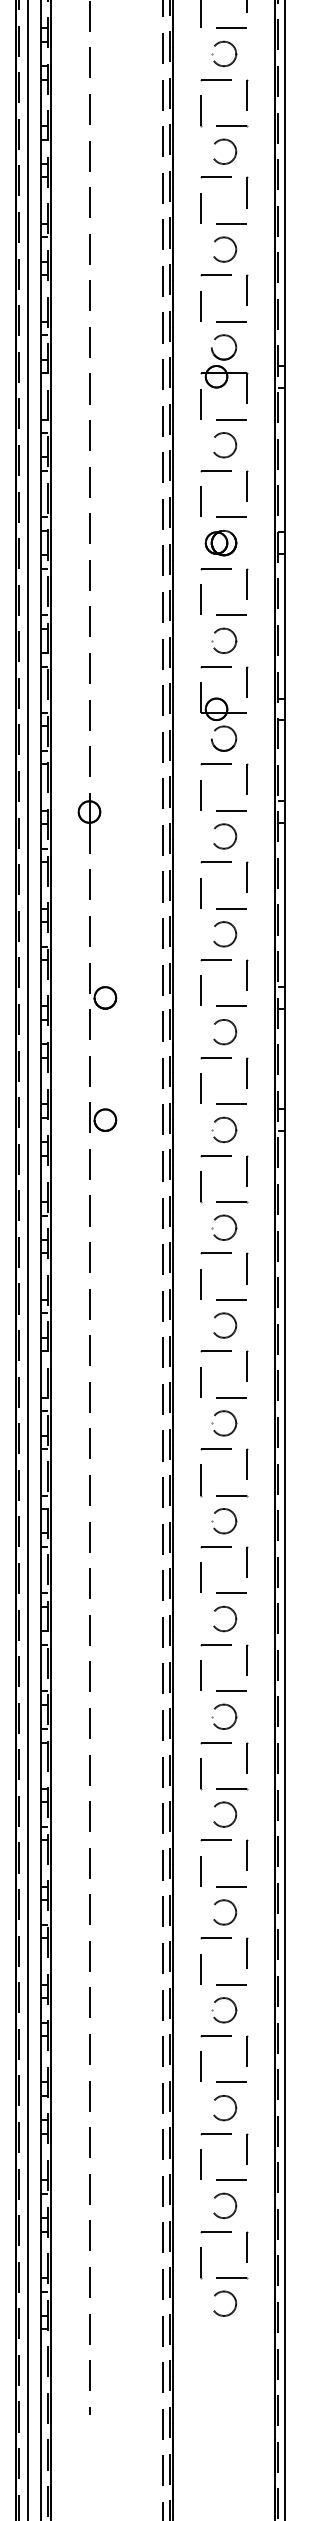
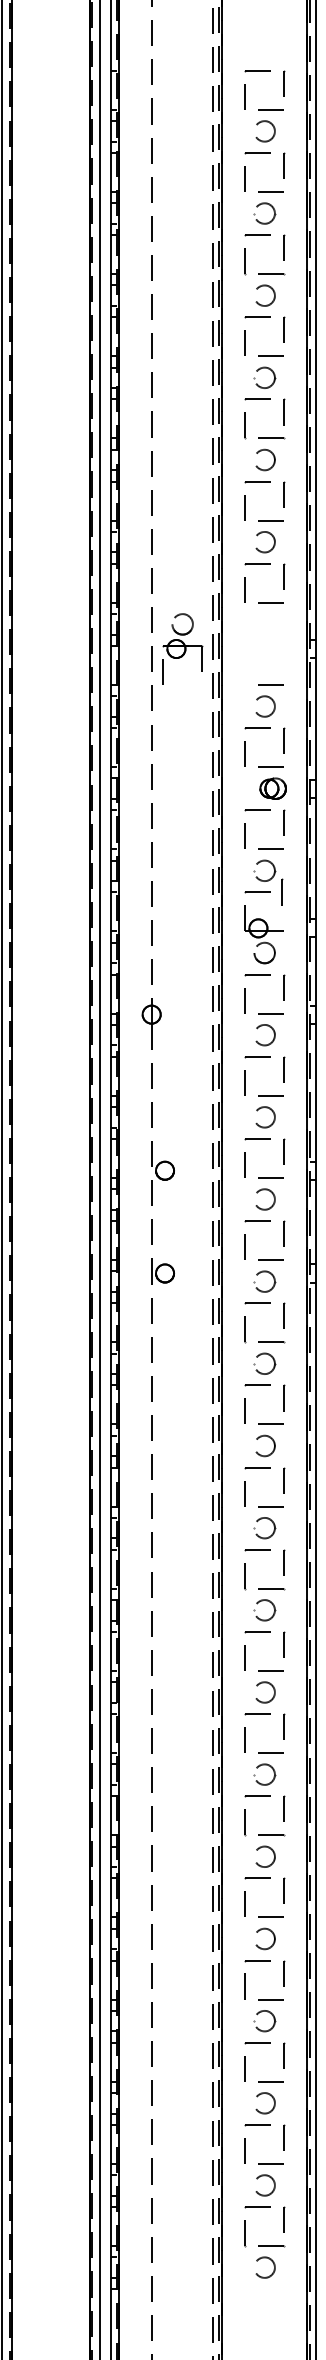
part: (223, 376) -> (182, 648), moved
part: (220, 542) -> (272, 788), moved
line: (247, 680) -> (282, 891), moved

